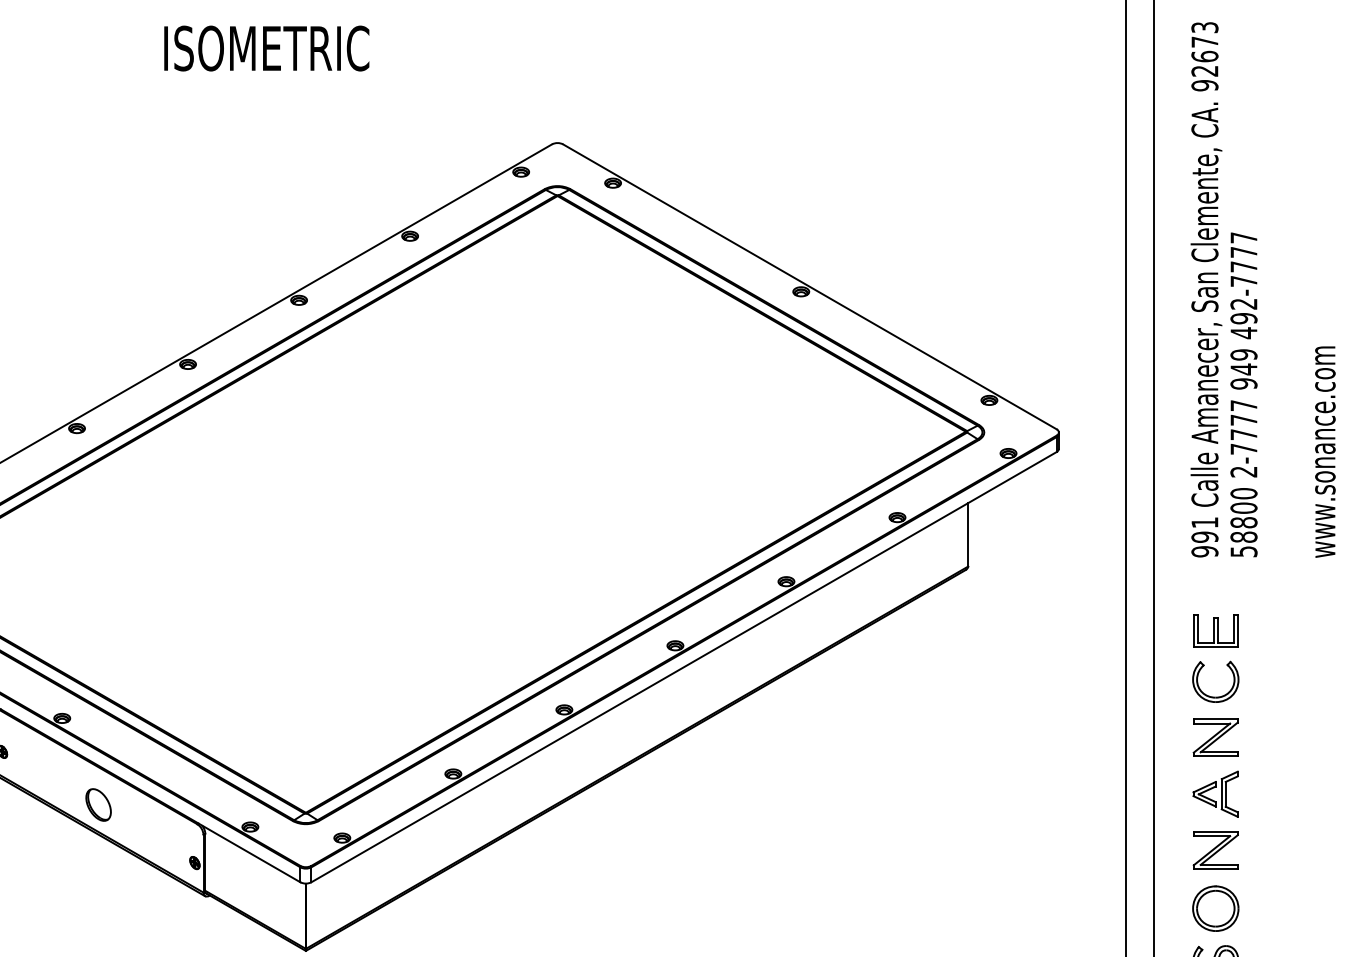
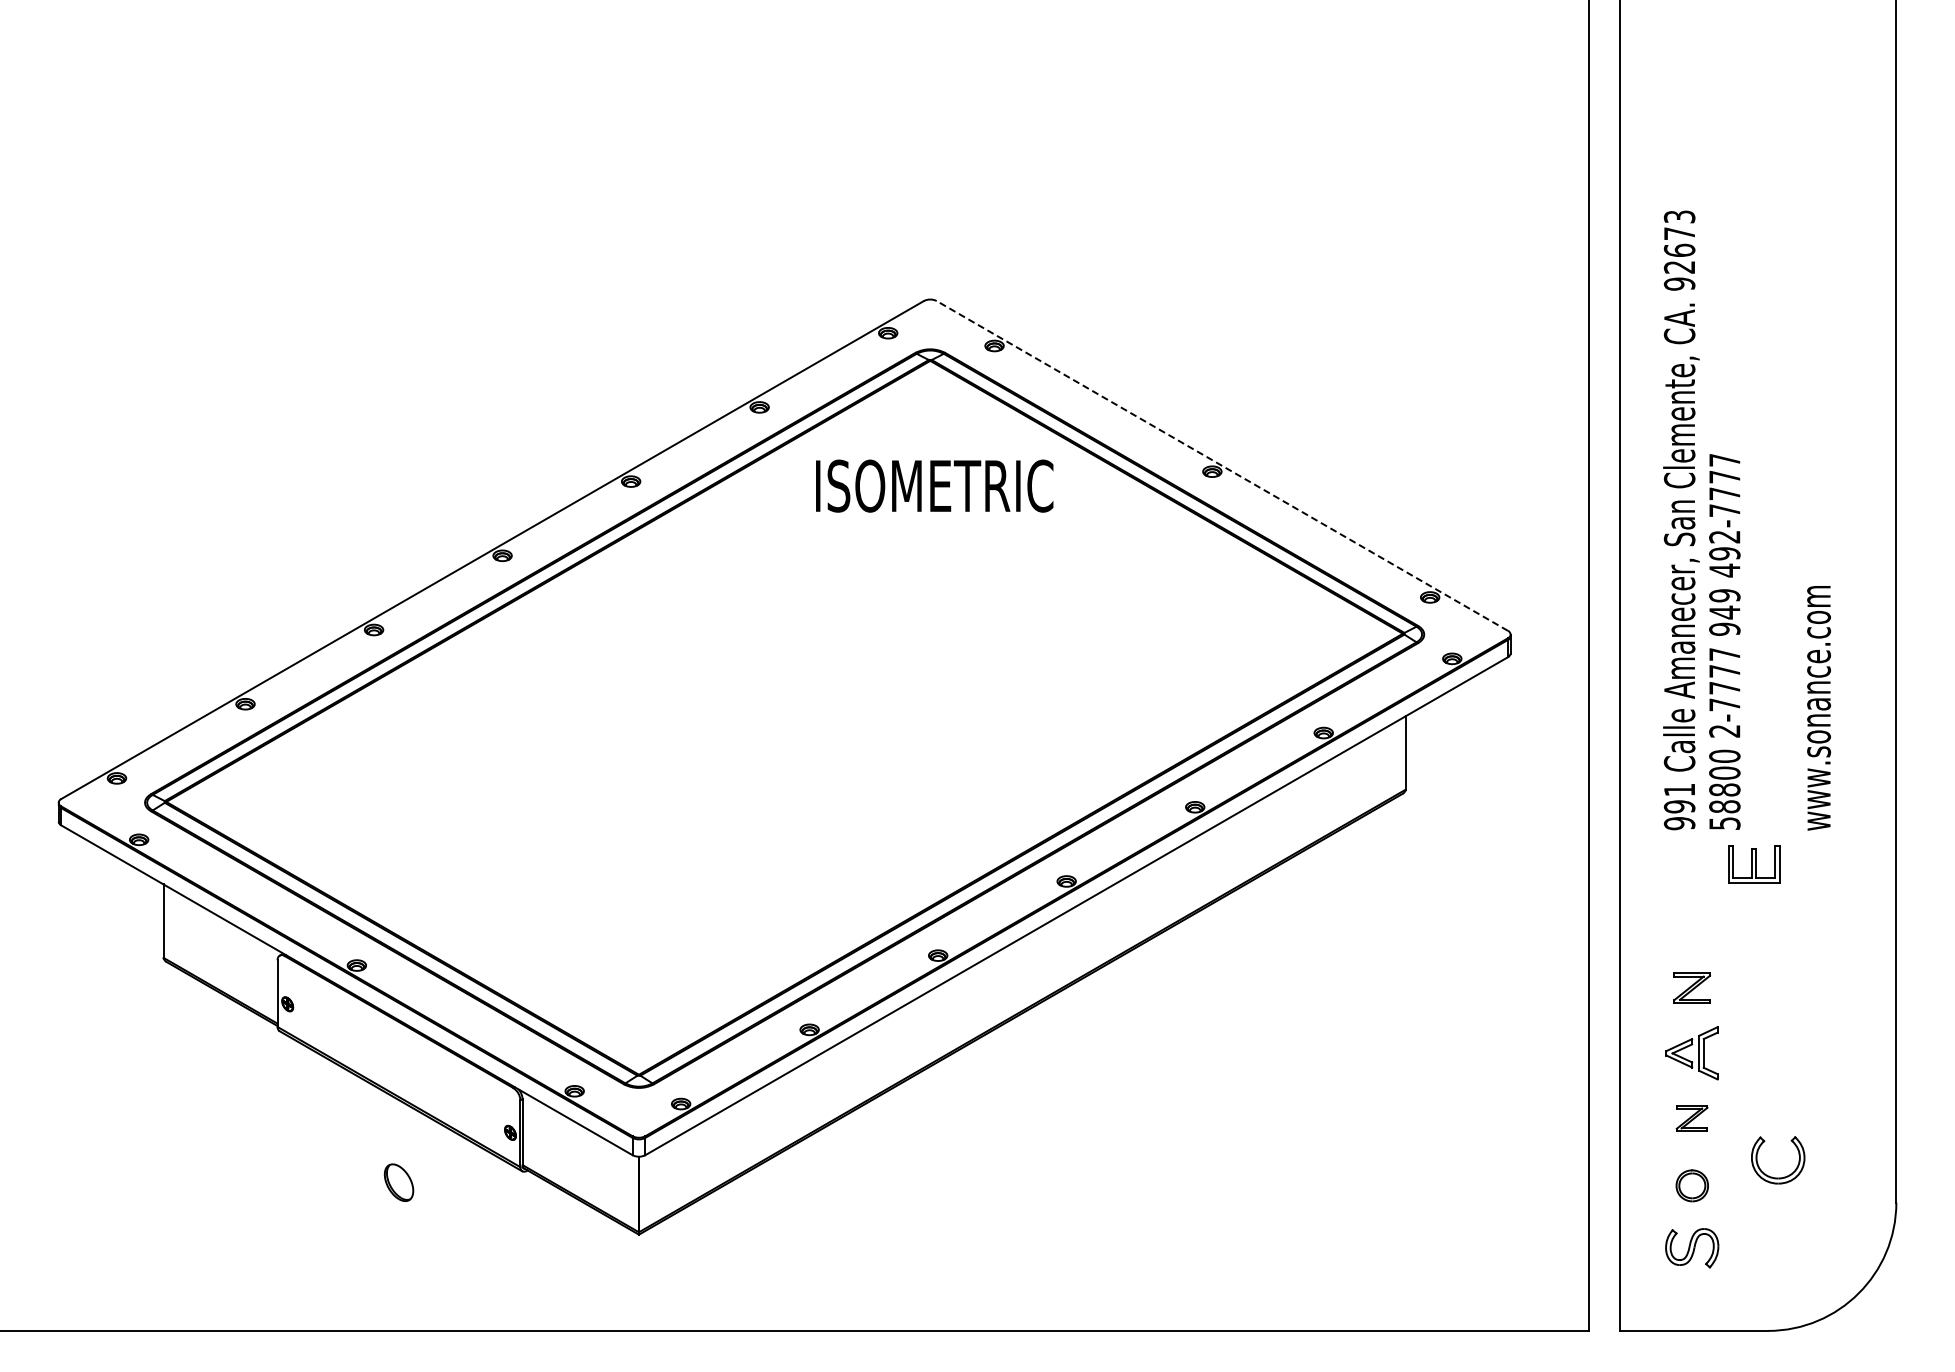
text: (266, 48) -> (934, 485), moved
line: (810, 286) -> (1222, 465), solid -> dashed
text: (1263, 289) -> (1747, 520), moved
part: (1216, 631) -> (1754, 864), moved
part: (1216, 696) -> (1778, 1177), moved
part: (1215, 738) -> (1691, 988), size x0.7
part: (98, 804) -> (398, 1182), moved
part: (1215, 850) -> (1691, 1118), size x0.6
part: (1216, 908) -> (1692, 1185), size x0.6

